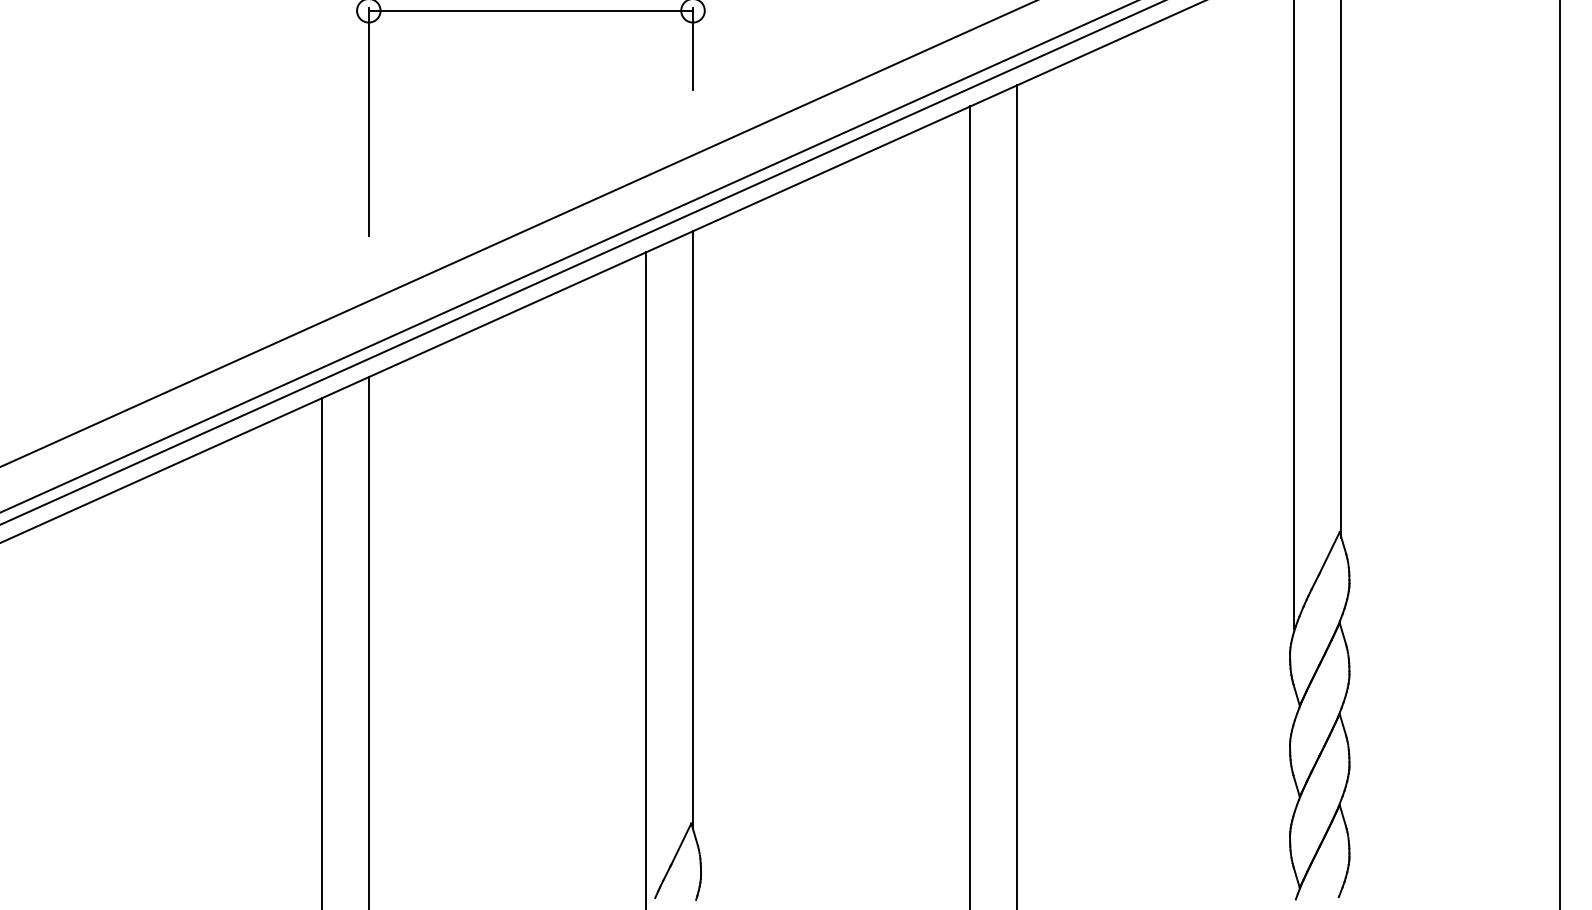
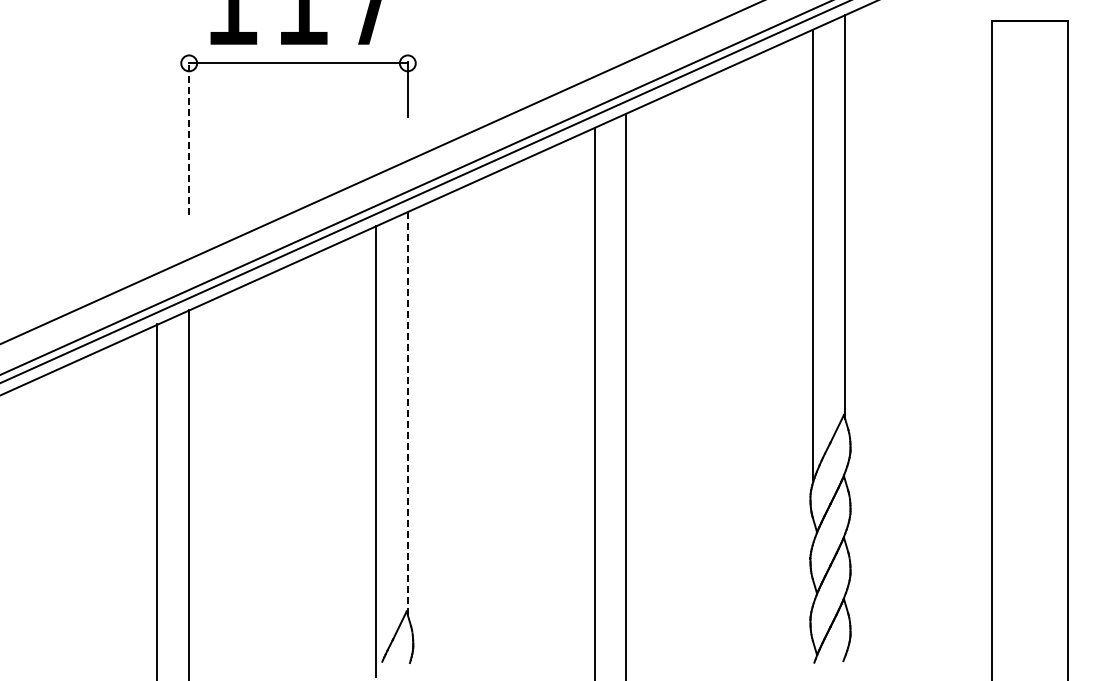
line: (369, 122) -> (189, 138), solid -> dashed
line: (692, 529) -> (407, 413), solid -> dashed

